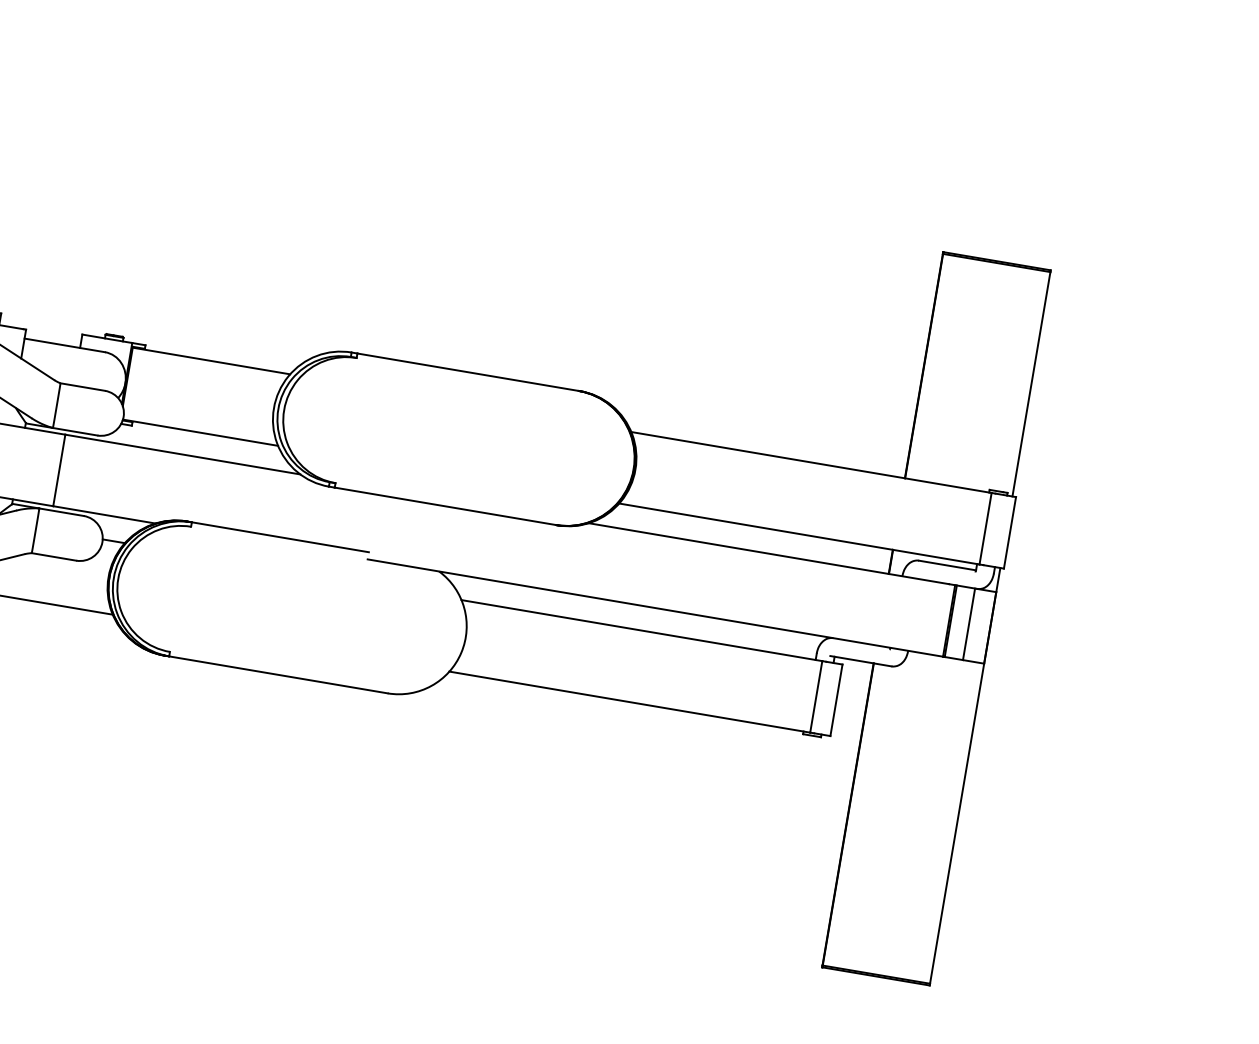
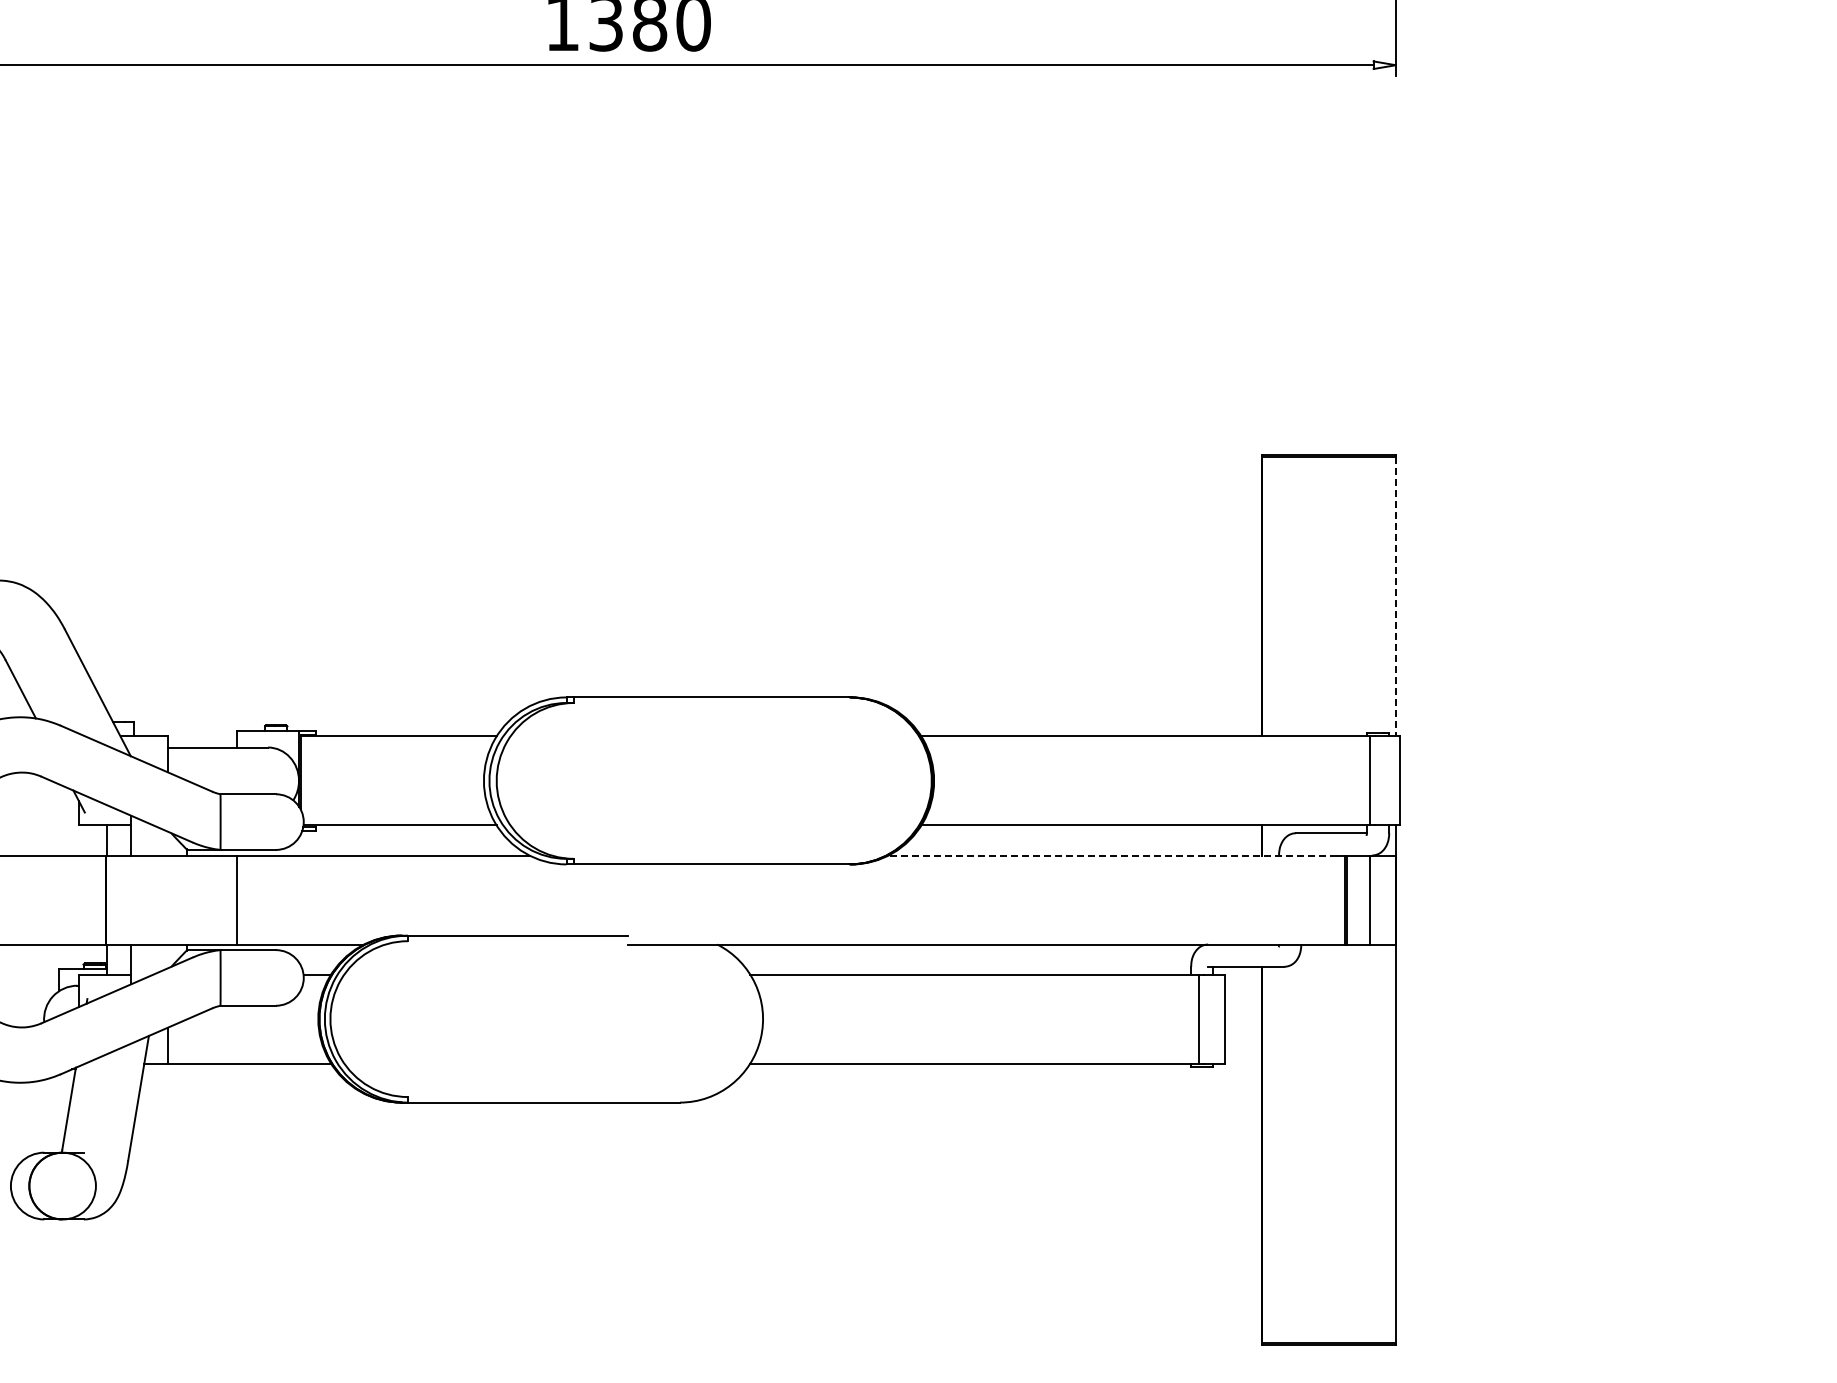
line: (1031, 384) -> (1395, 596), solid -> dashed
line: (768, 553) -> (1112, 855), solid -> dashed

